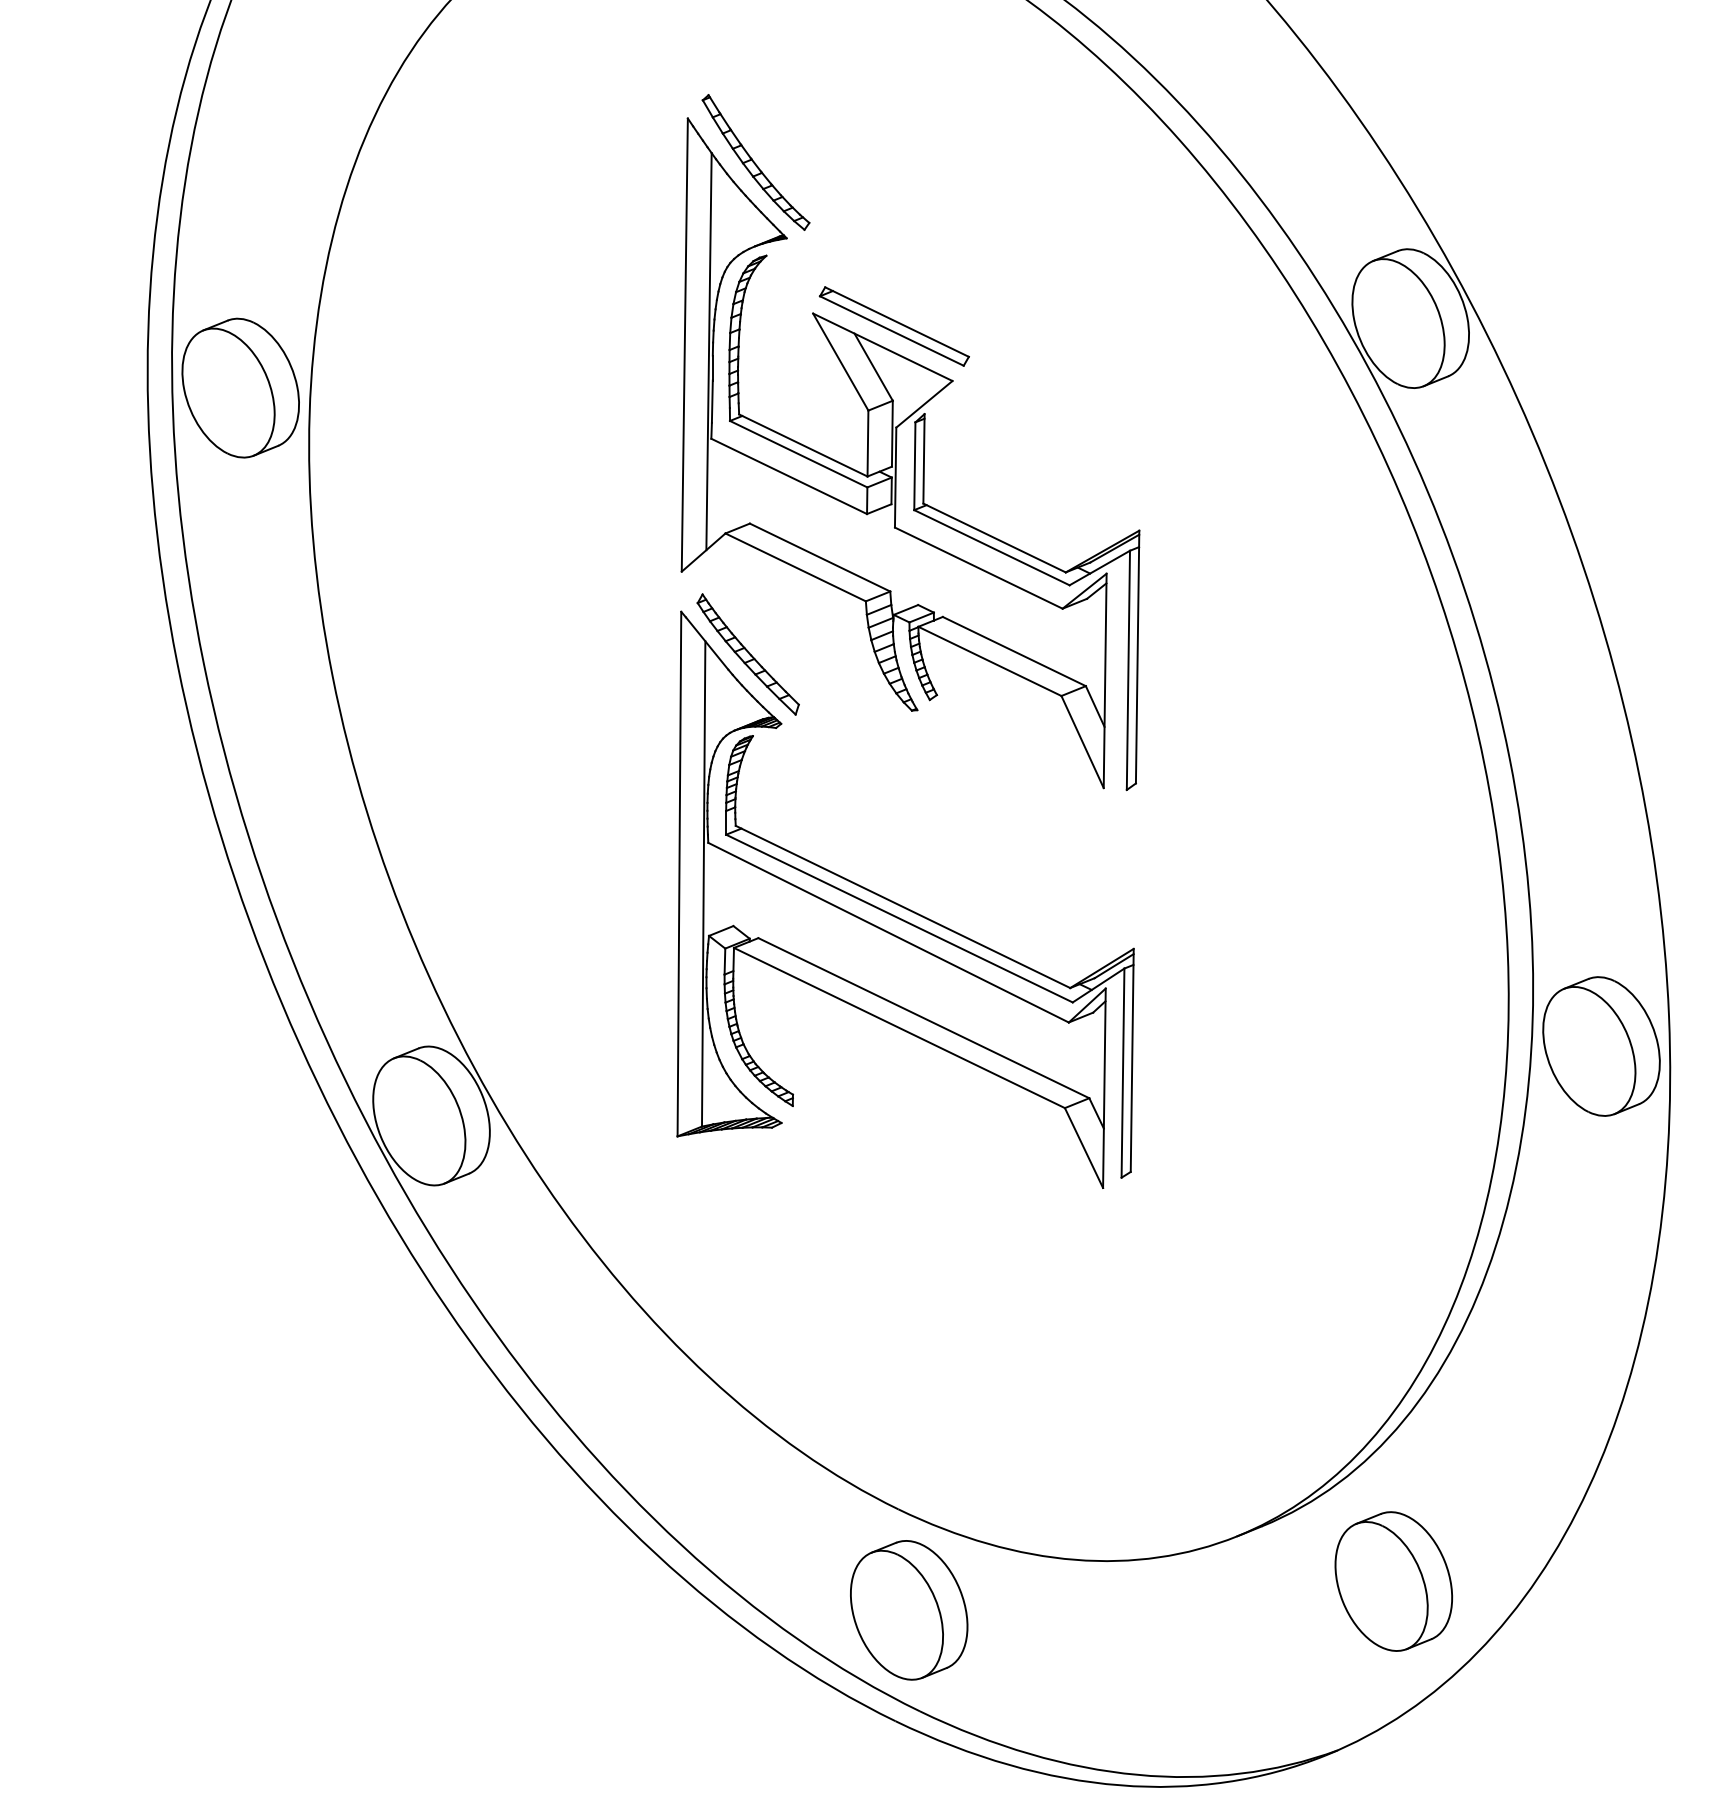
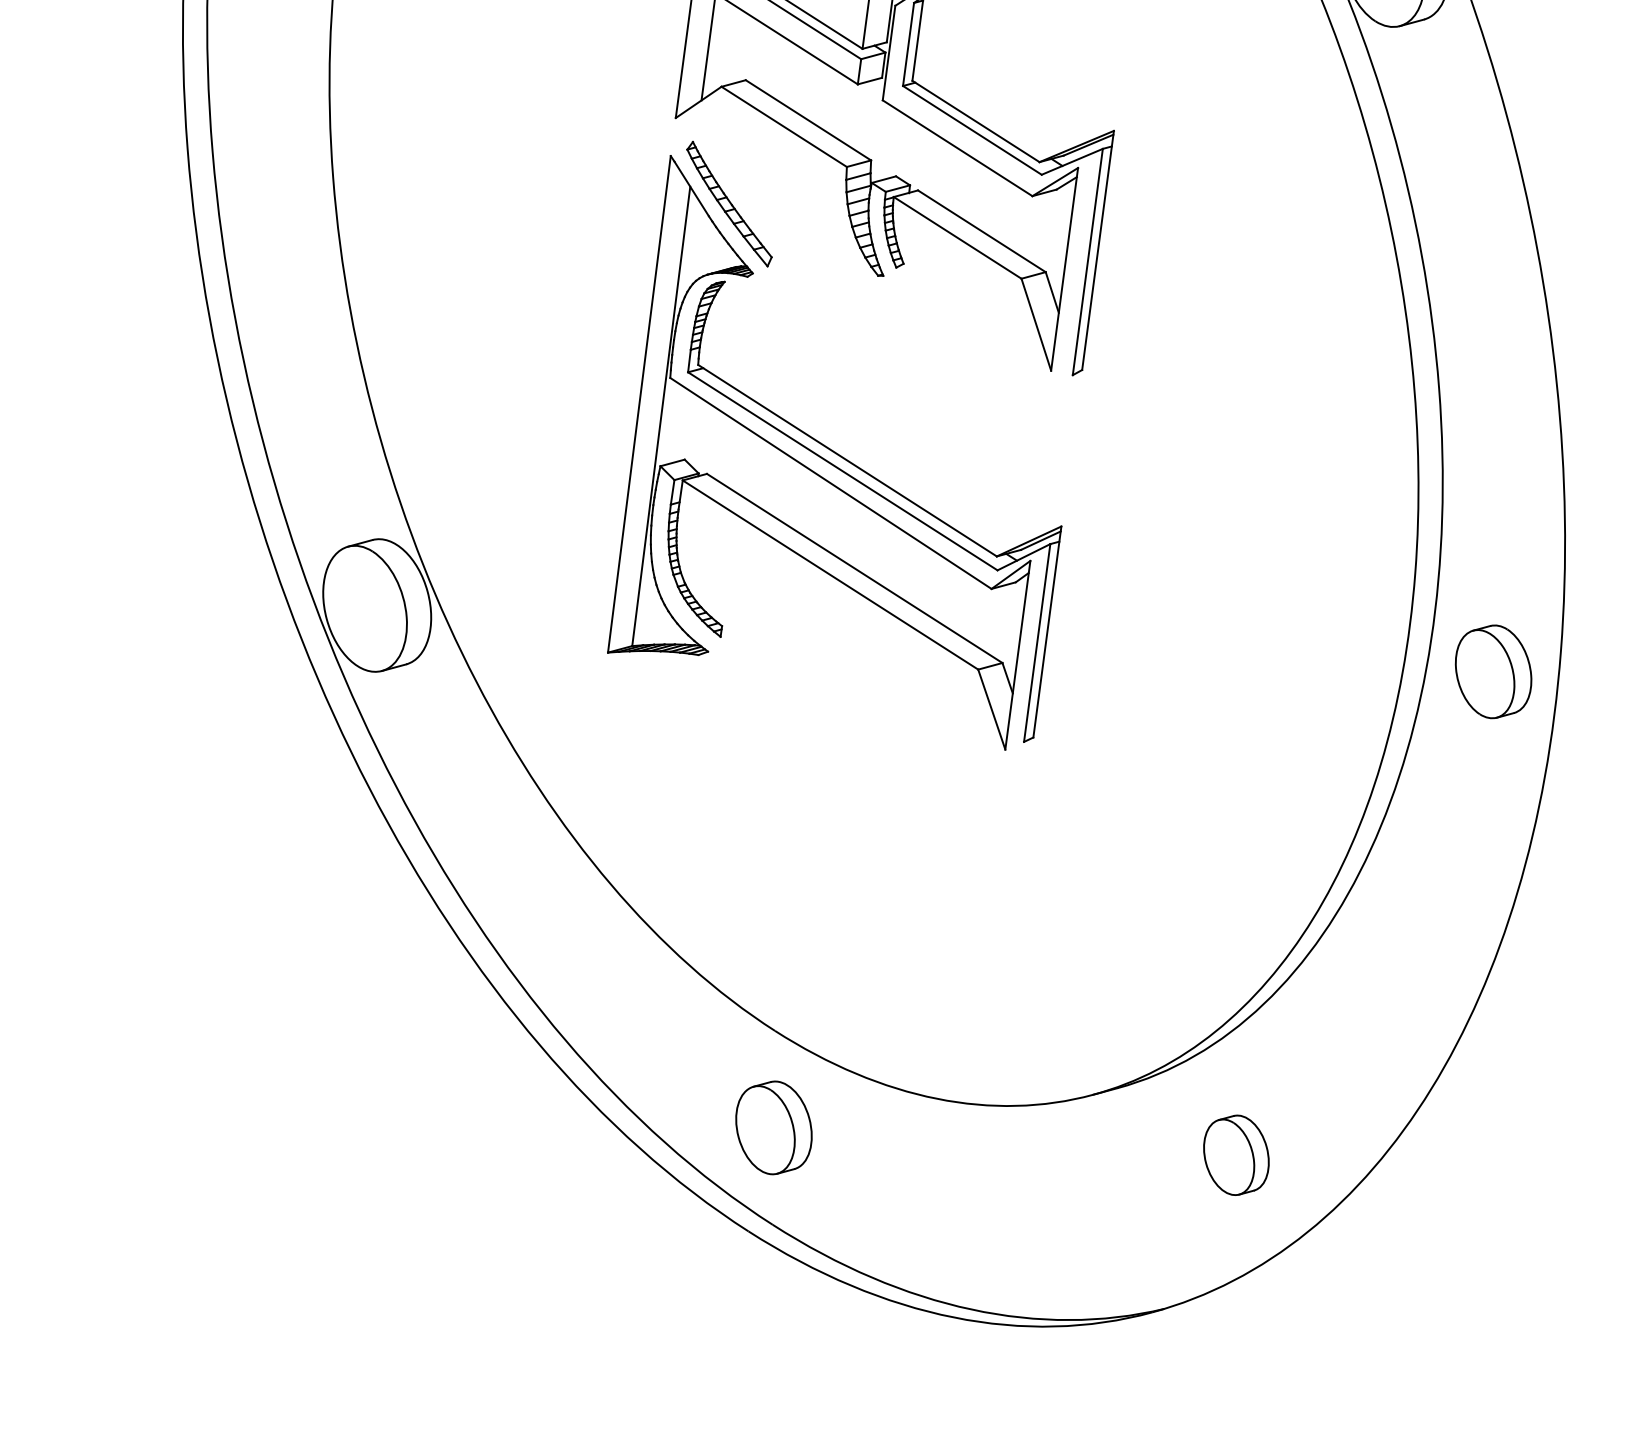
part: (1601, 1046) -> (1493, 671), size x0.7
part: (1393, 1581) -> (1236, 1155), size x0.6
part: (909, 1610) -> (774, 1128), size x0.7

